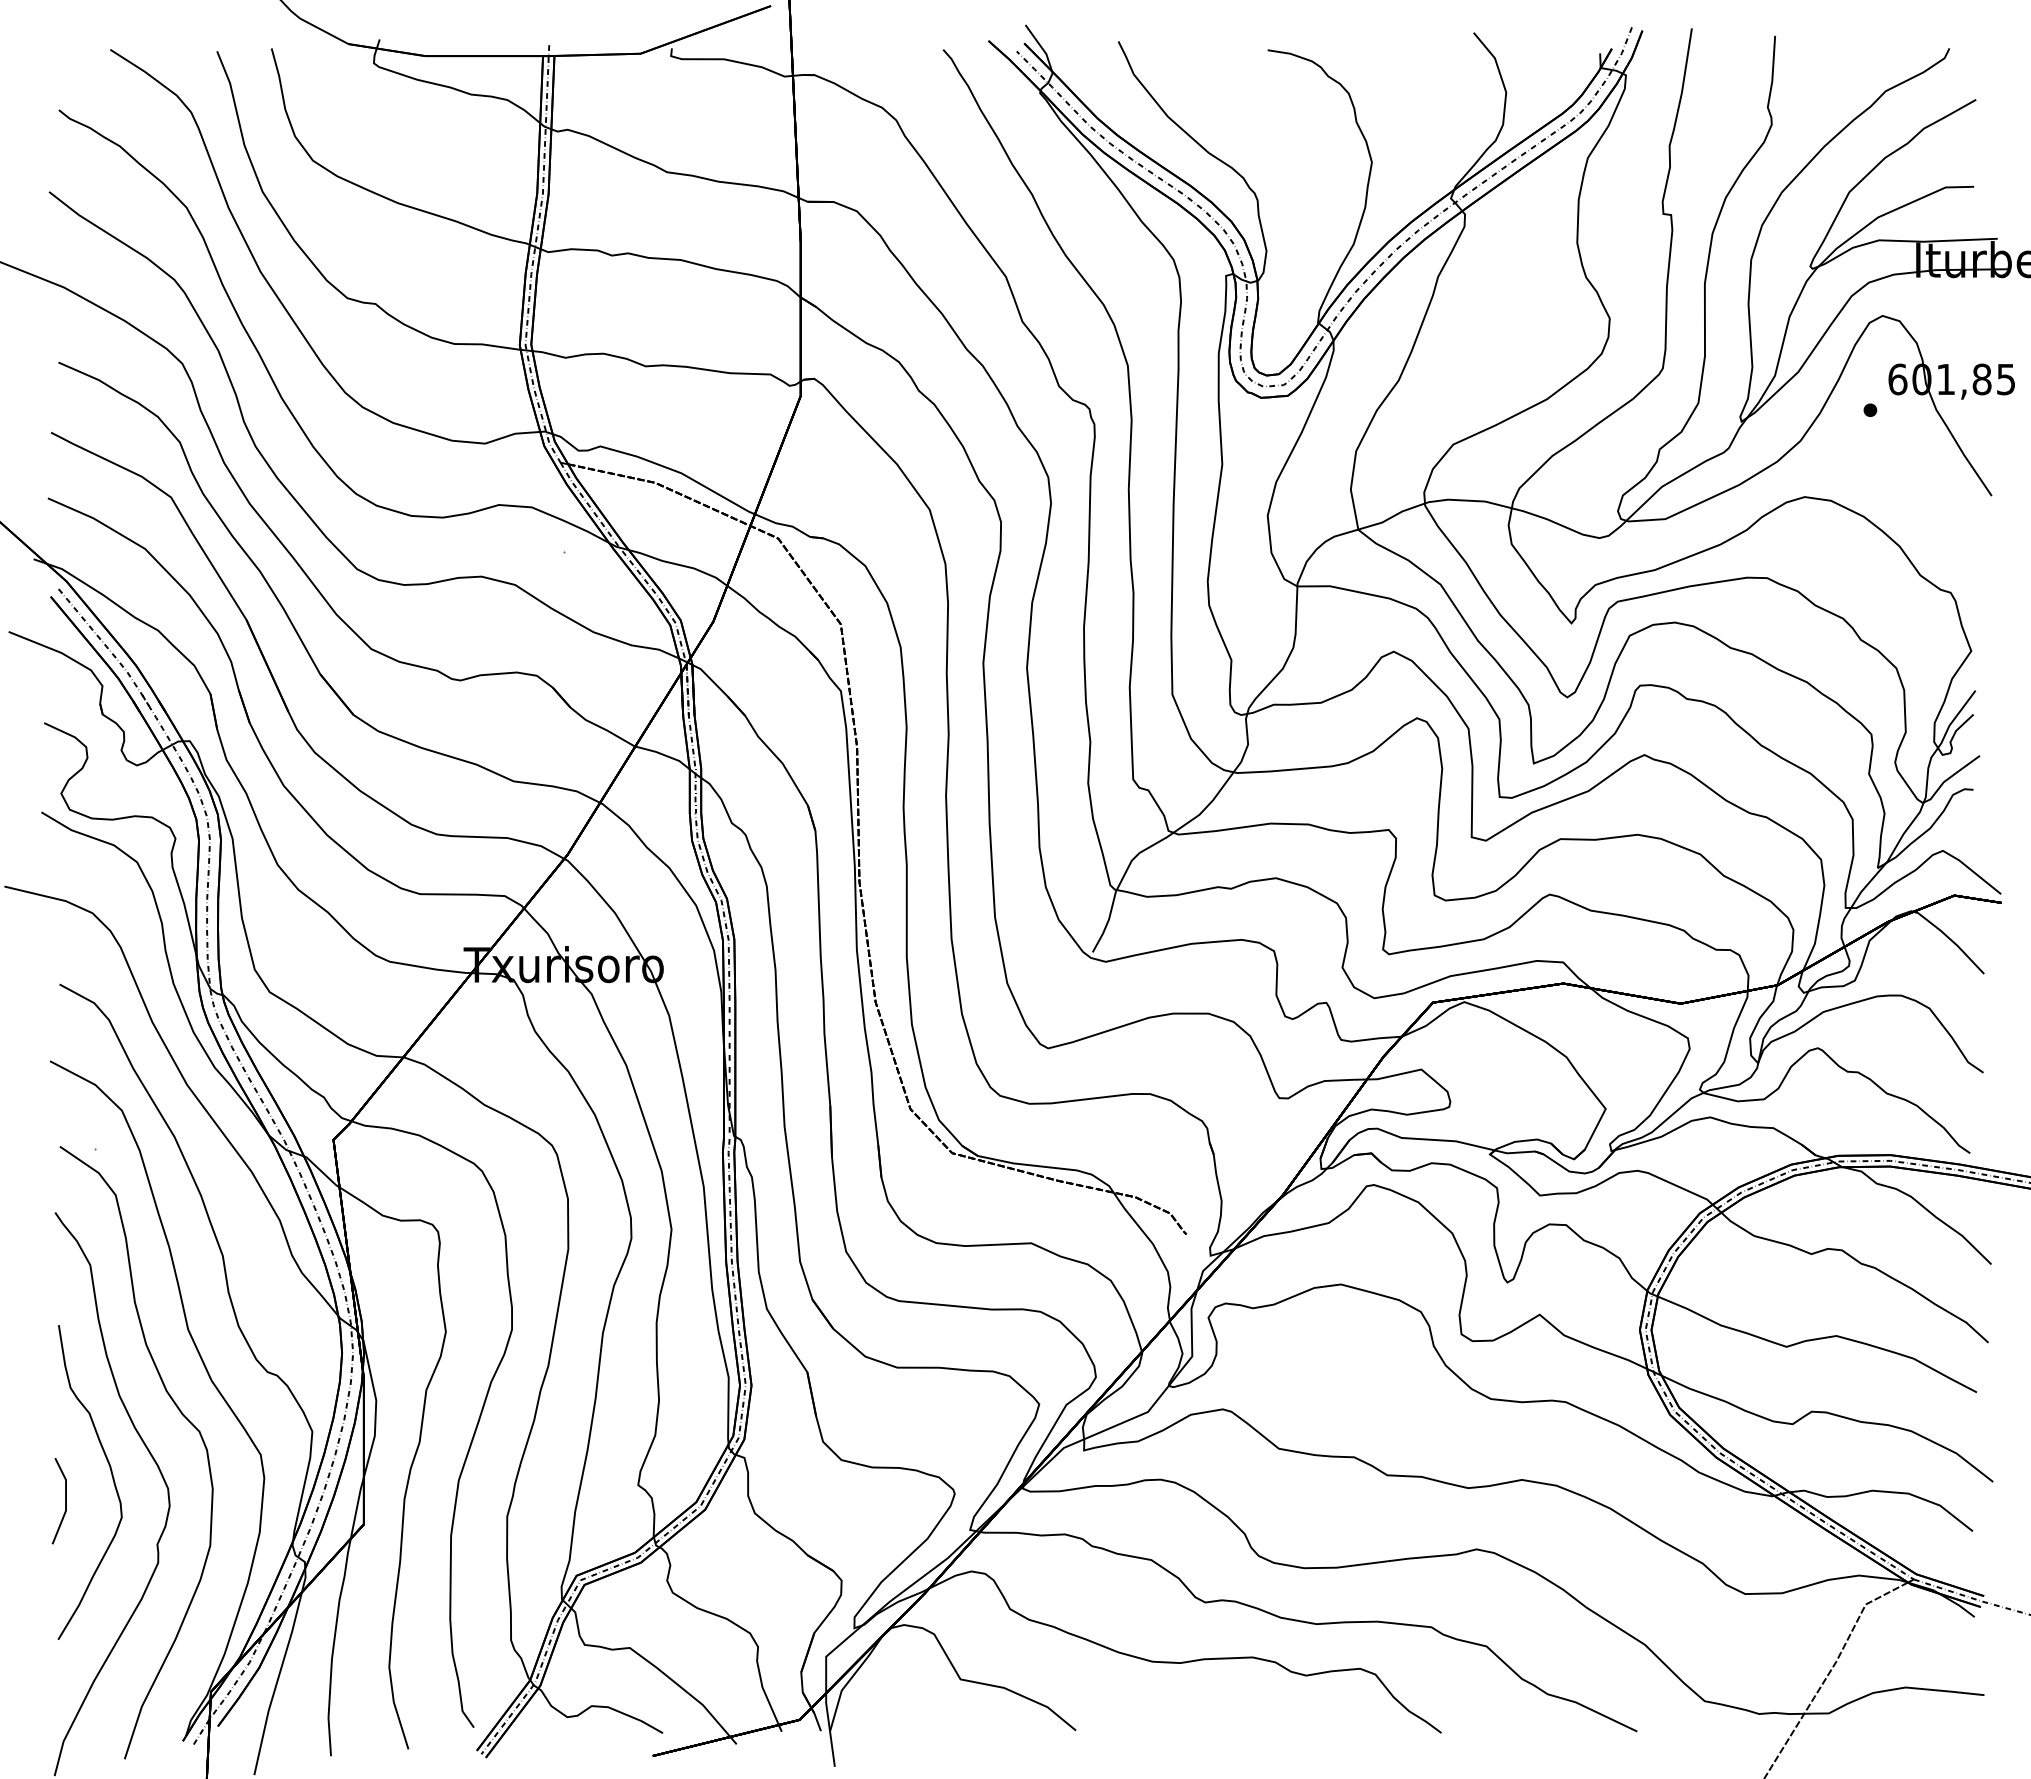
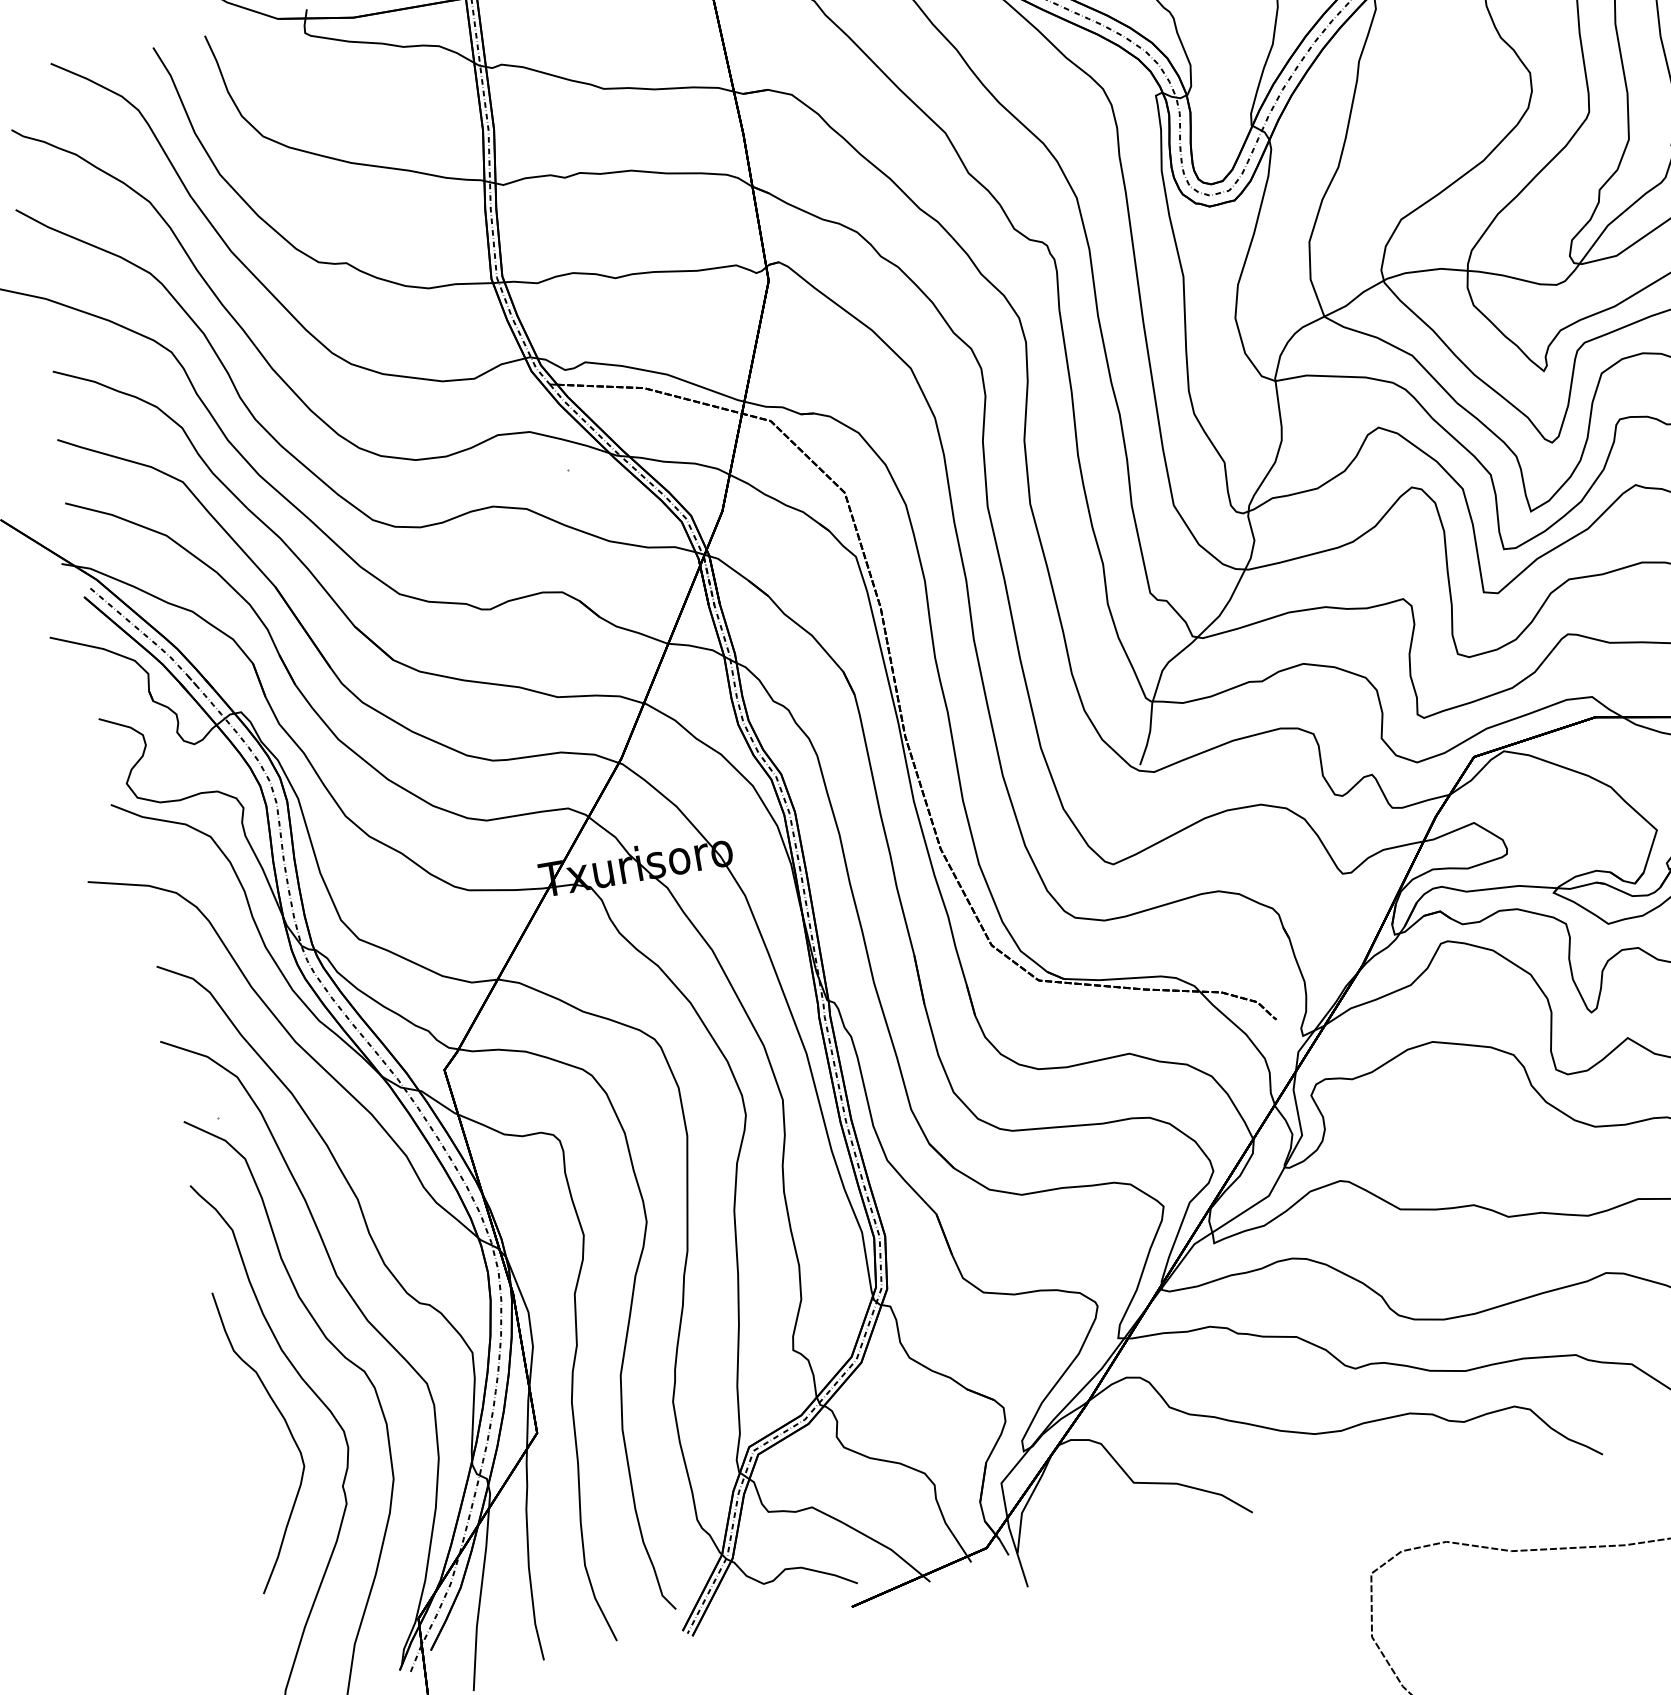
line: (65, 1501) -> (247, 1460), removed

